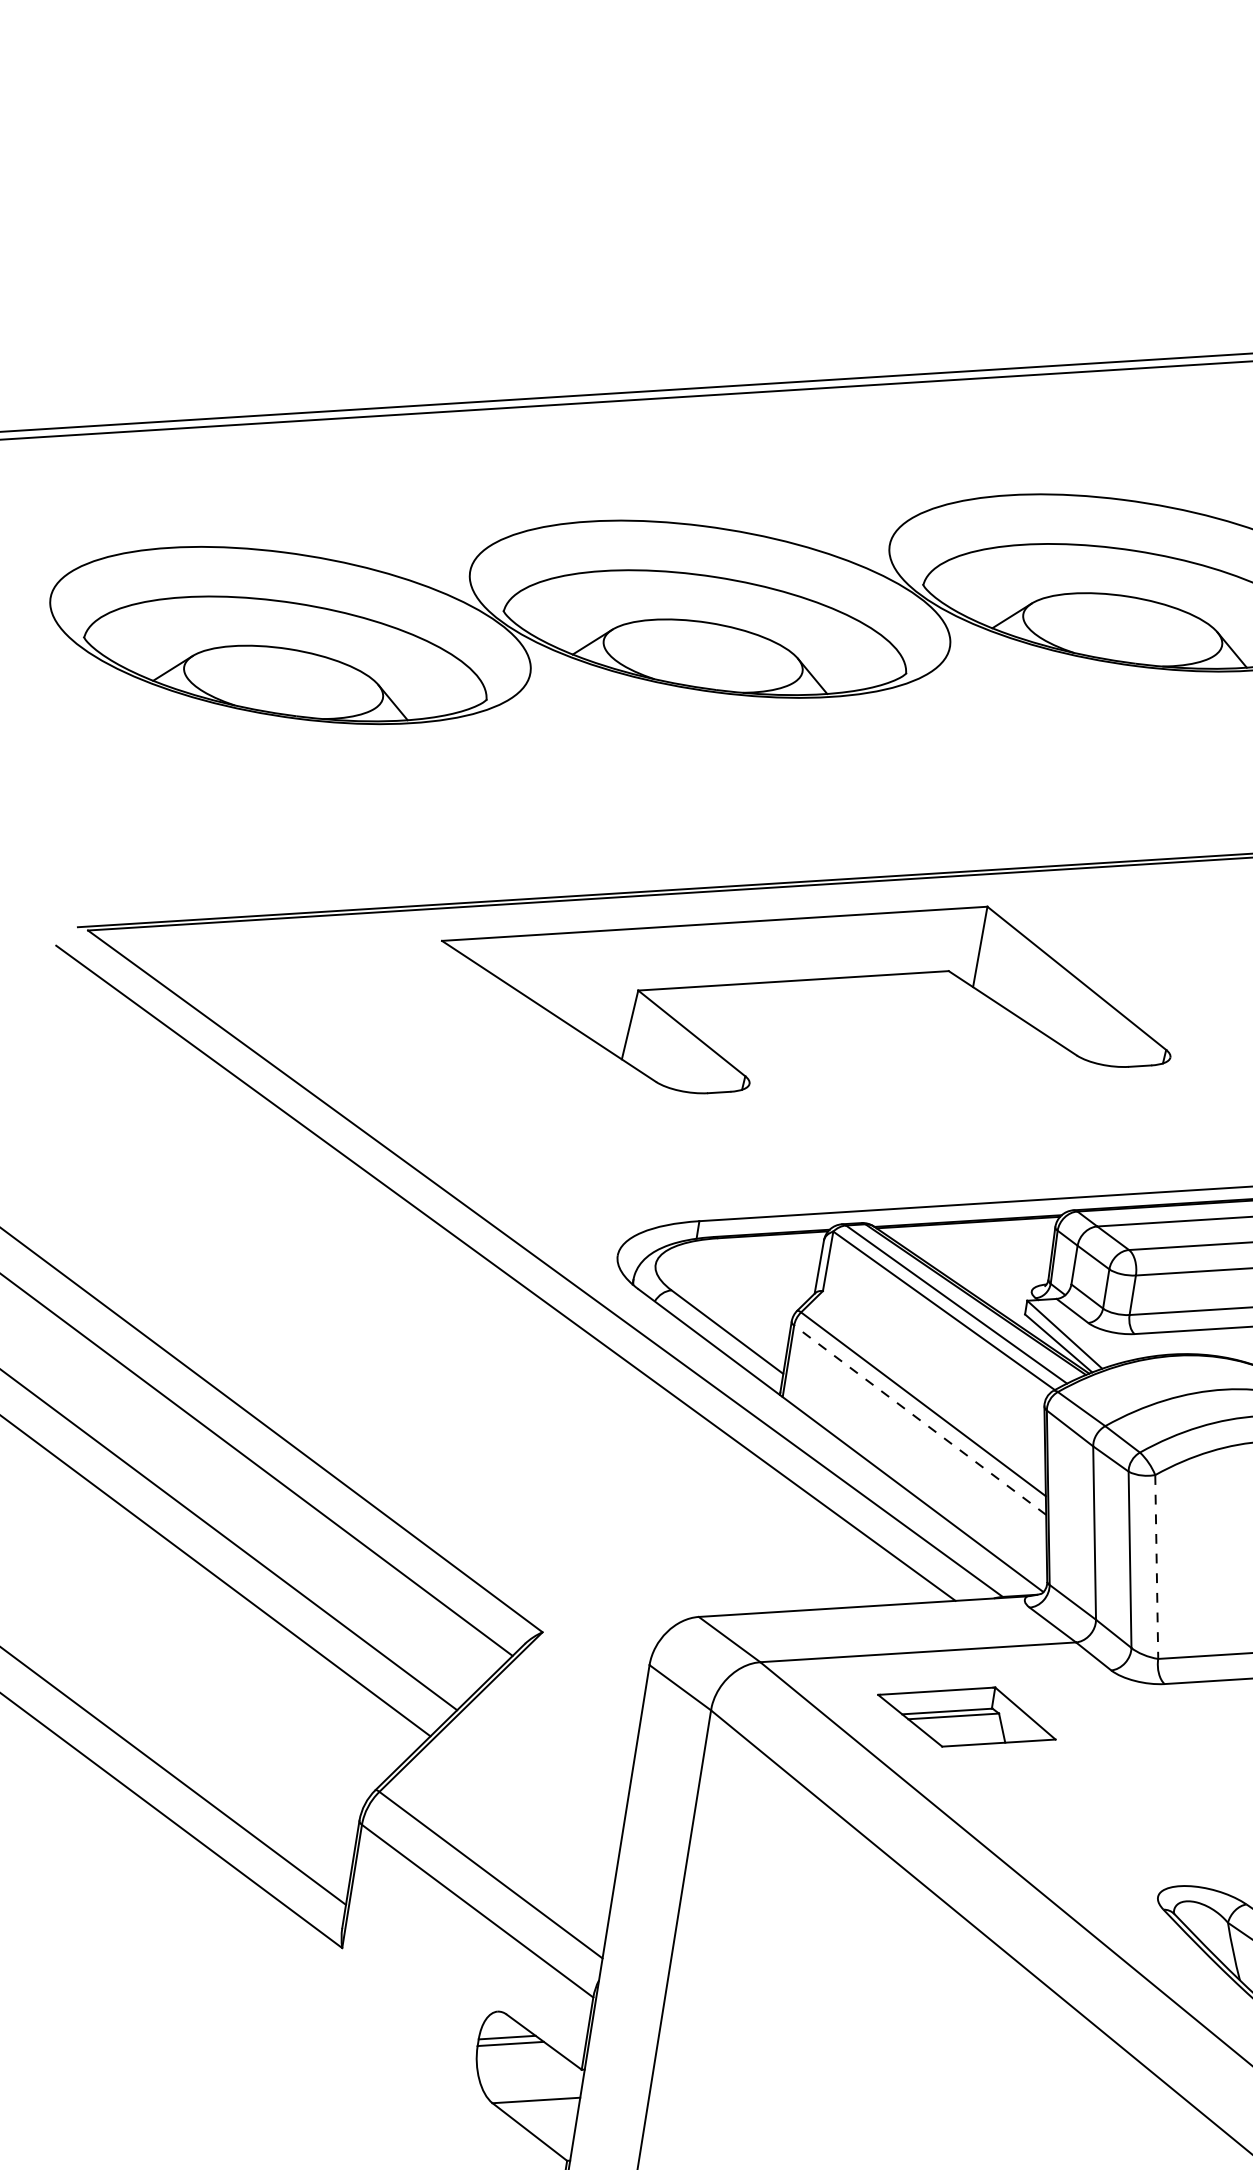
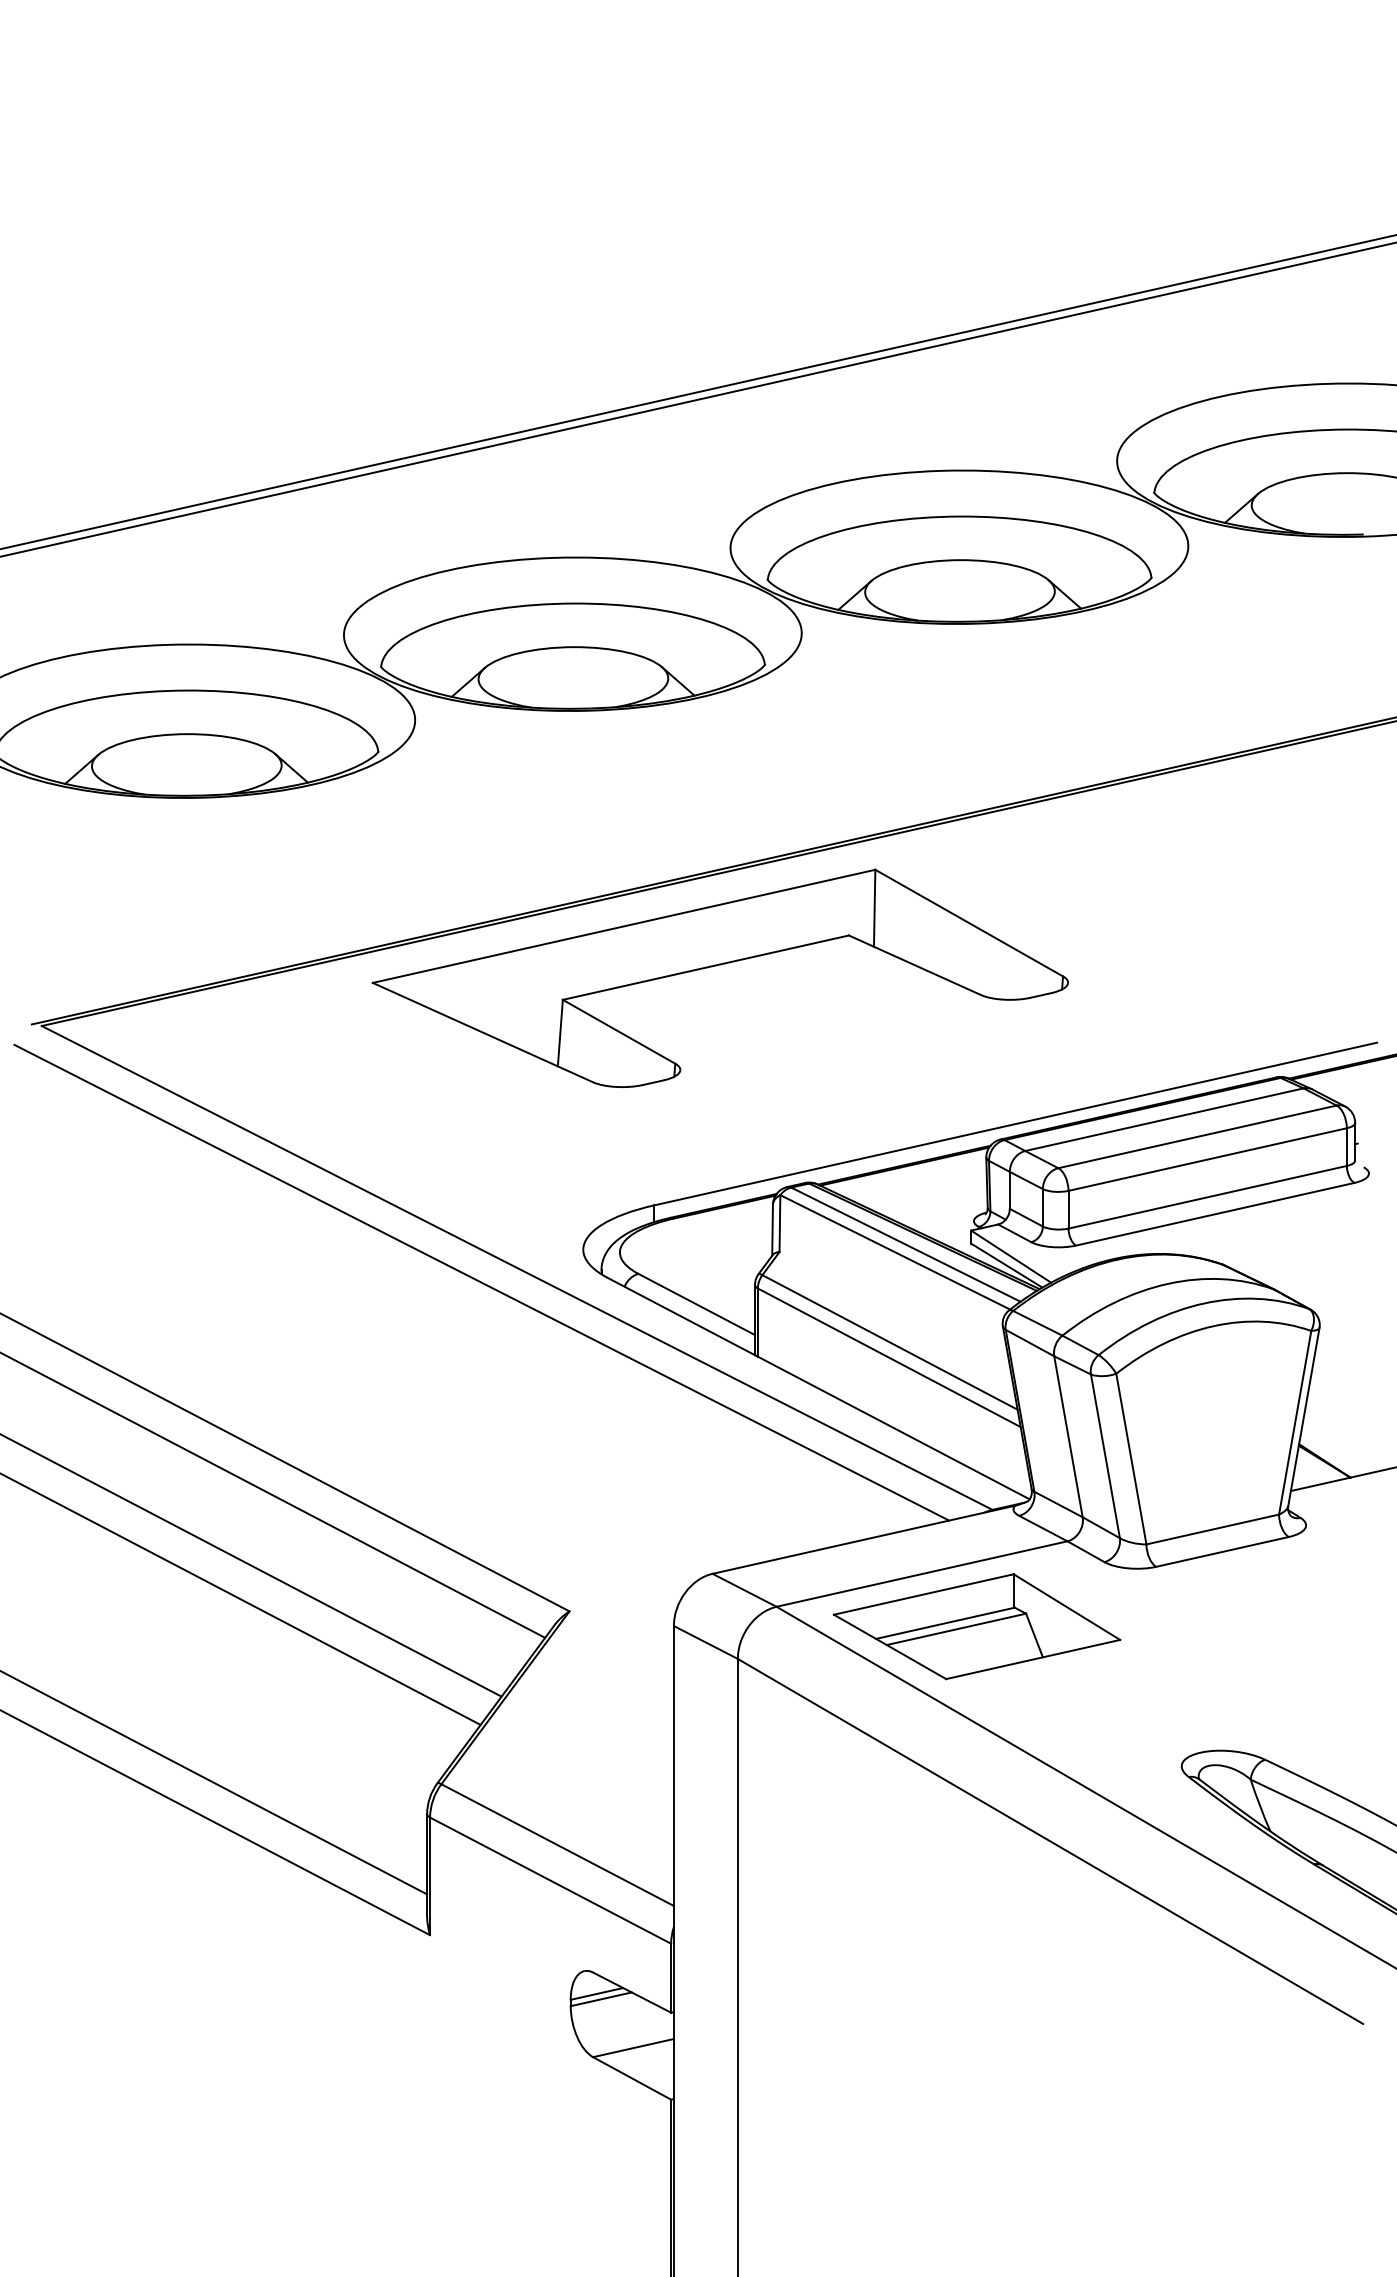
line: (920, 1420) -> (889, 1357), dashed -> solid
line: (1156, 1567) -> (1131, 1459), dashed -> solid
part: (966, 1716) -> (976, 1626), size x1.67

